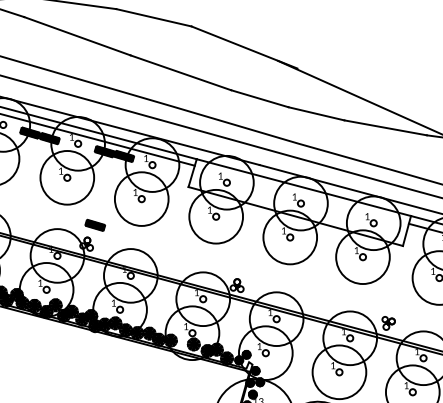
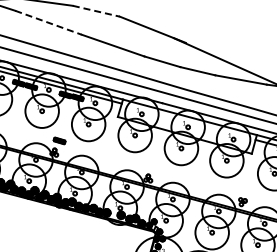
line: (154, 18) -> (96, 11), solid -> dashed
line: (77, 35) -> (48, 22), solid -> dashed

